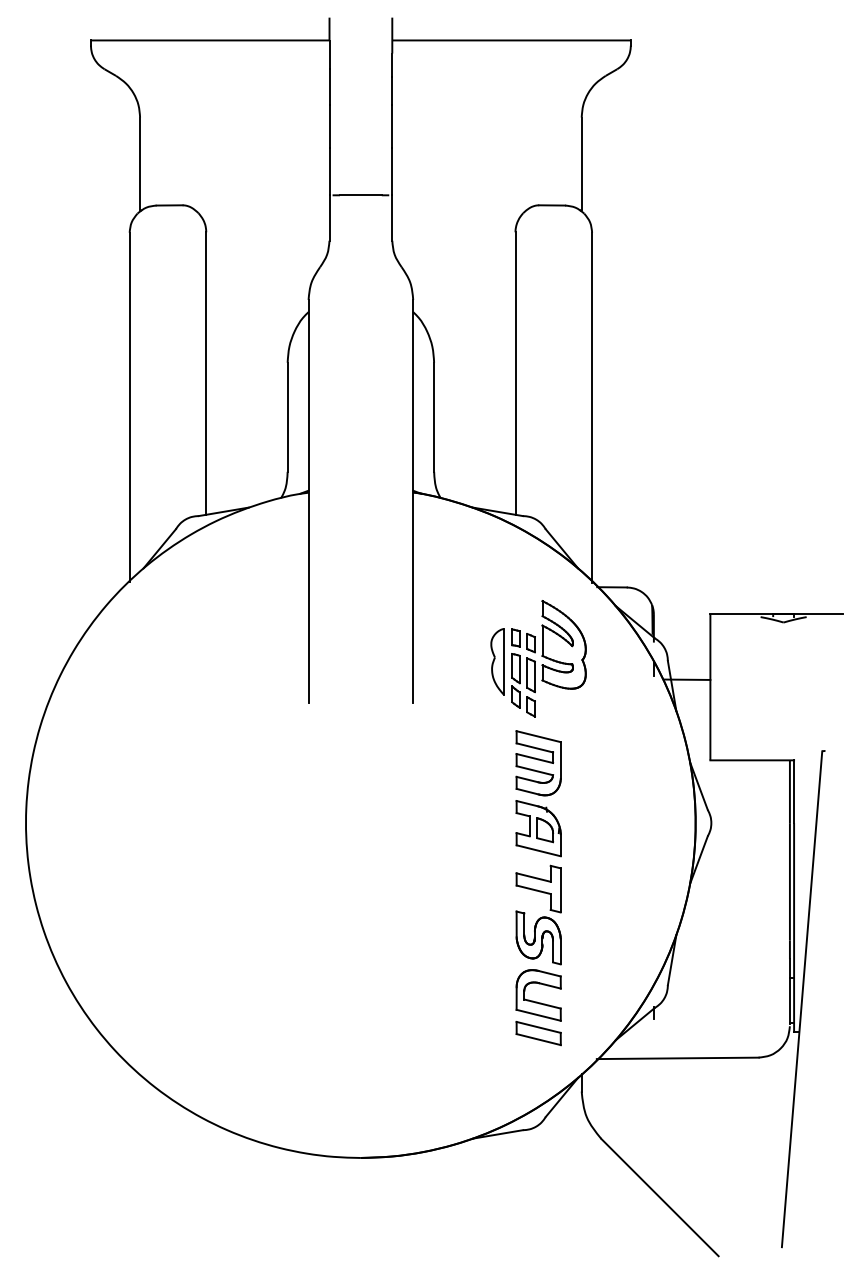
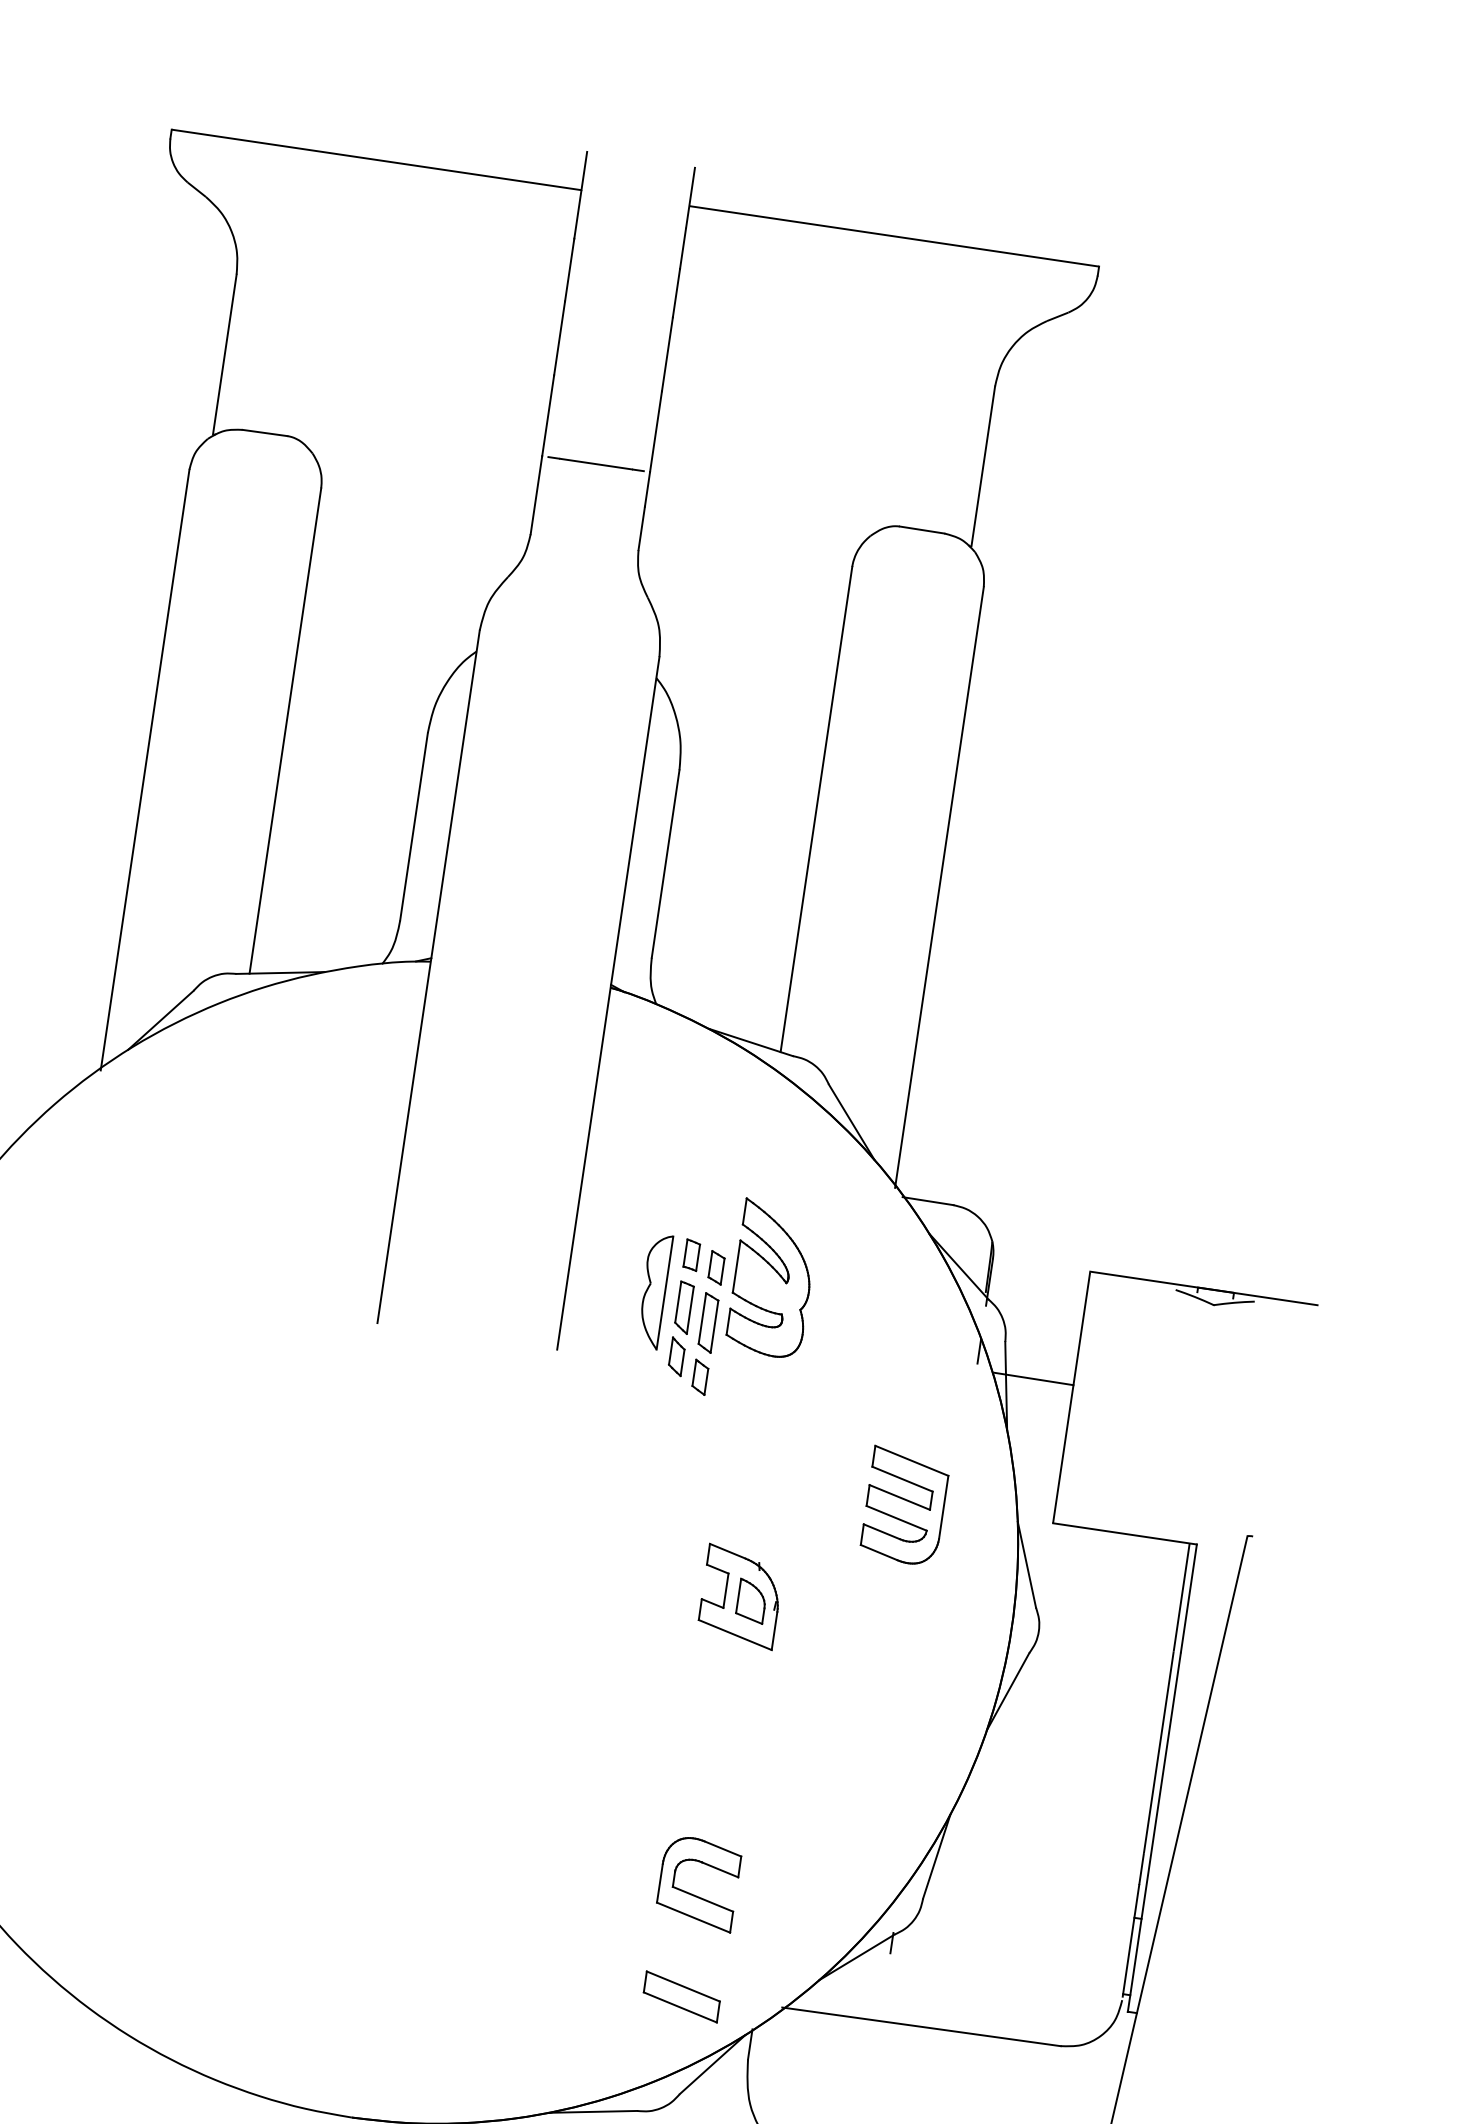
part: (538, 658) -> (725, 1296), moved
part: (538, 763) -> (904, 1506), moved
part: (538, 914) -> (718, 1744), removed
part: (538, 1033) -> (681, 1996), moved

